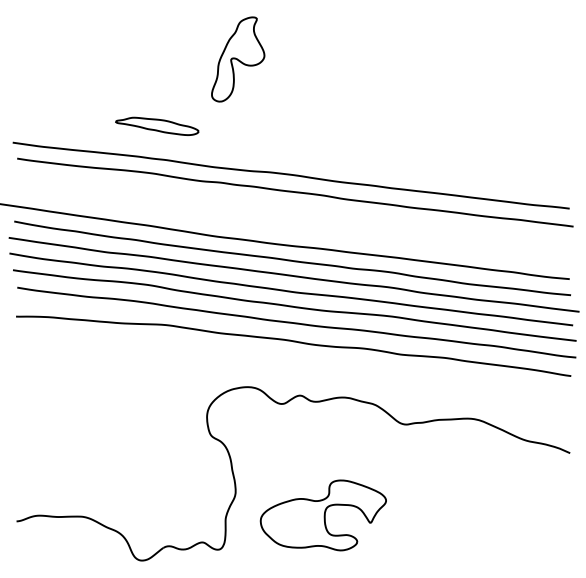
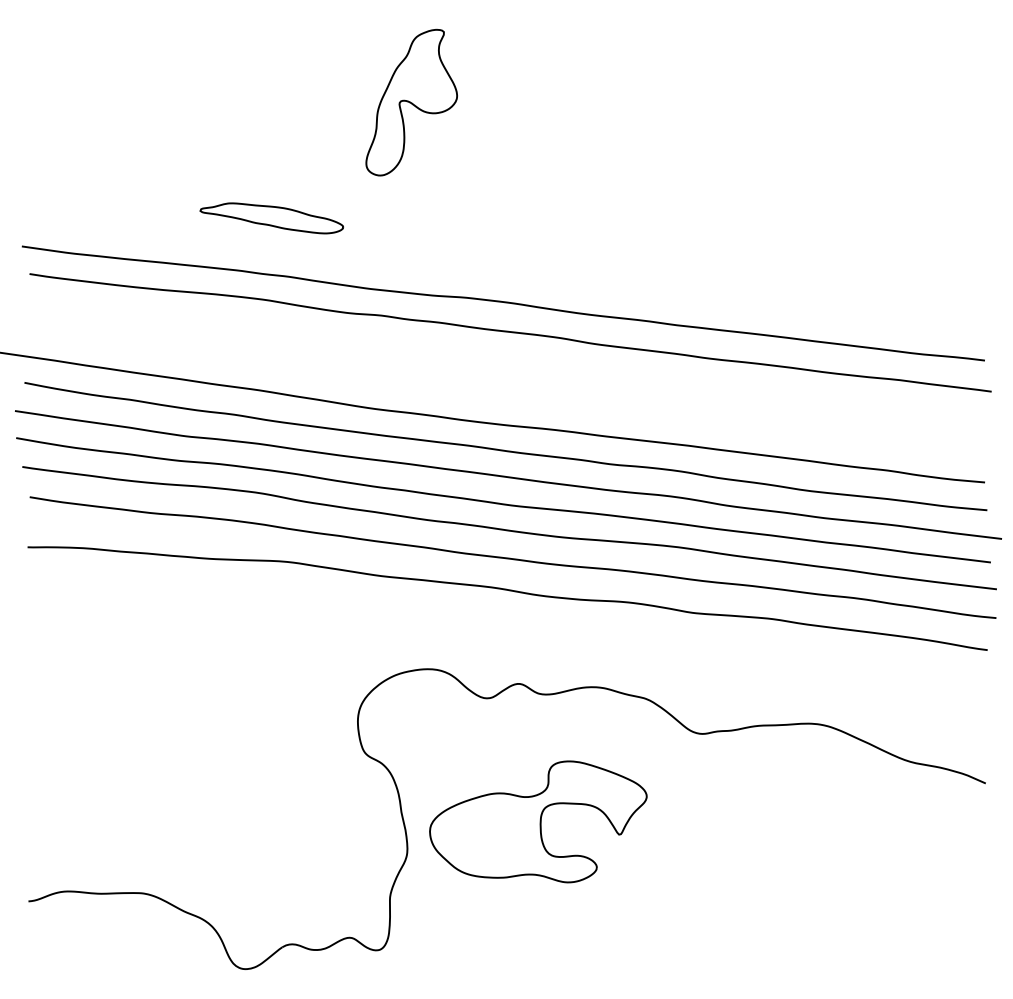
part: (322, 515) -> (536, 821), moved

